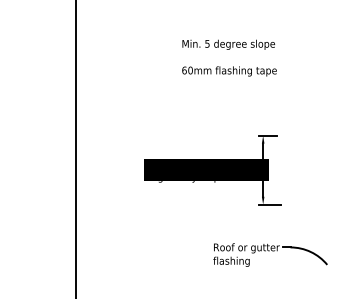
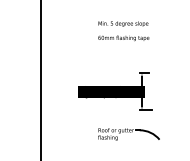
part: (269, 255) -> (128, 134), moved

